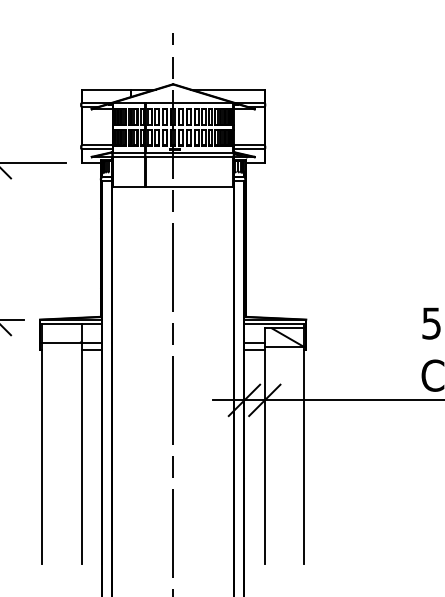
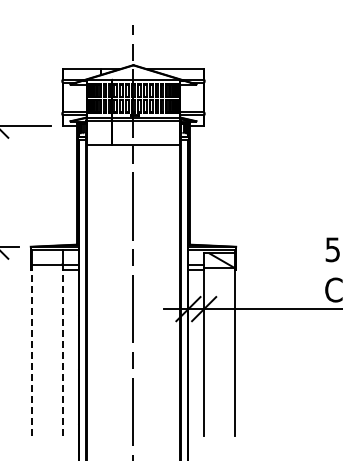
line: (42, 452) -> (32, 349), solid -> dashed
line: (81, 452) -> (62, 349), solid -> dashed

